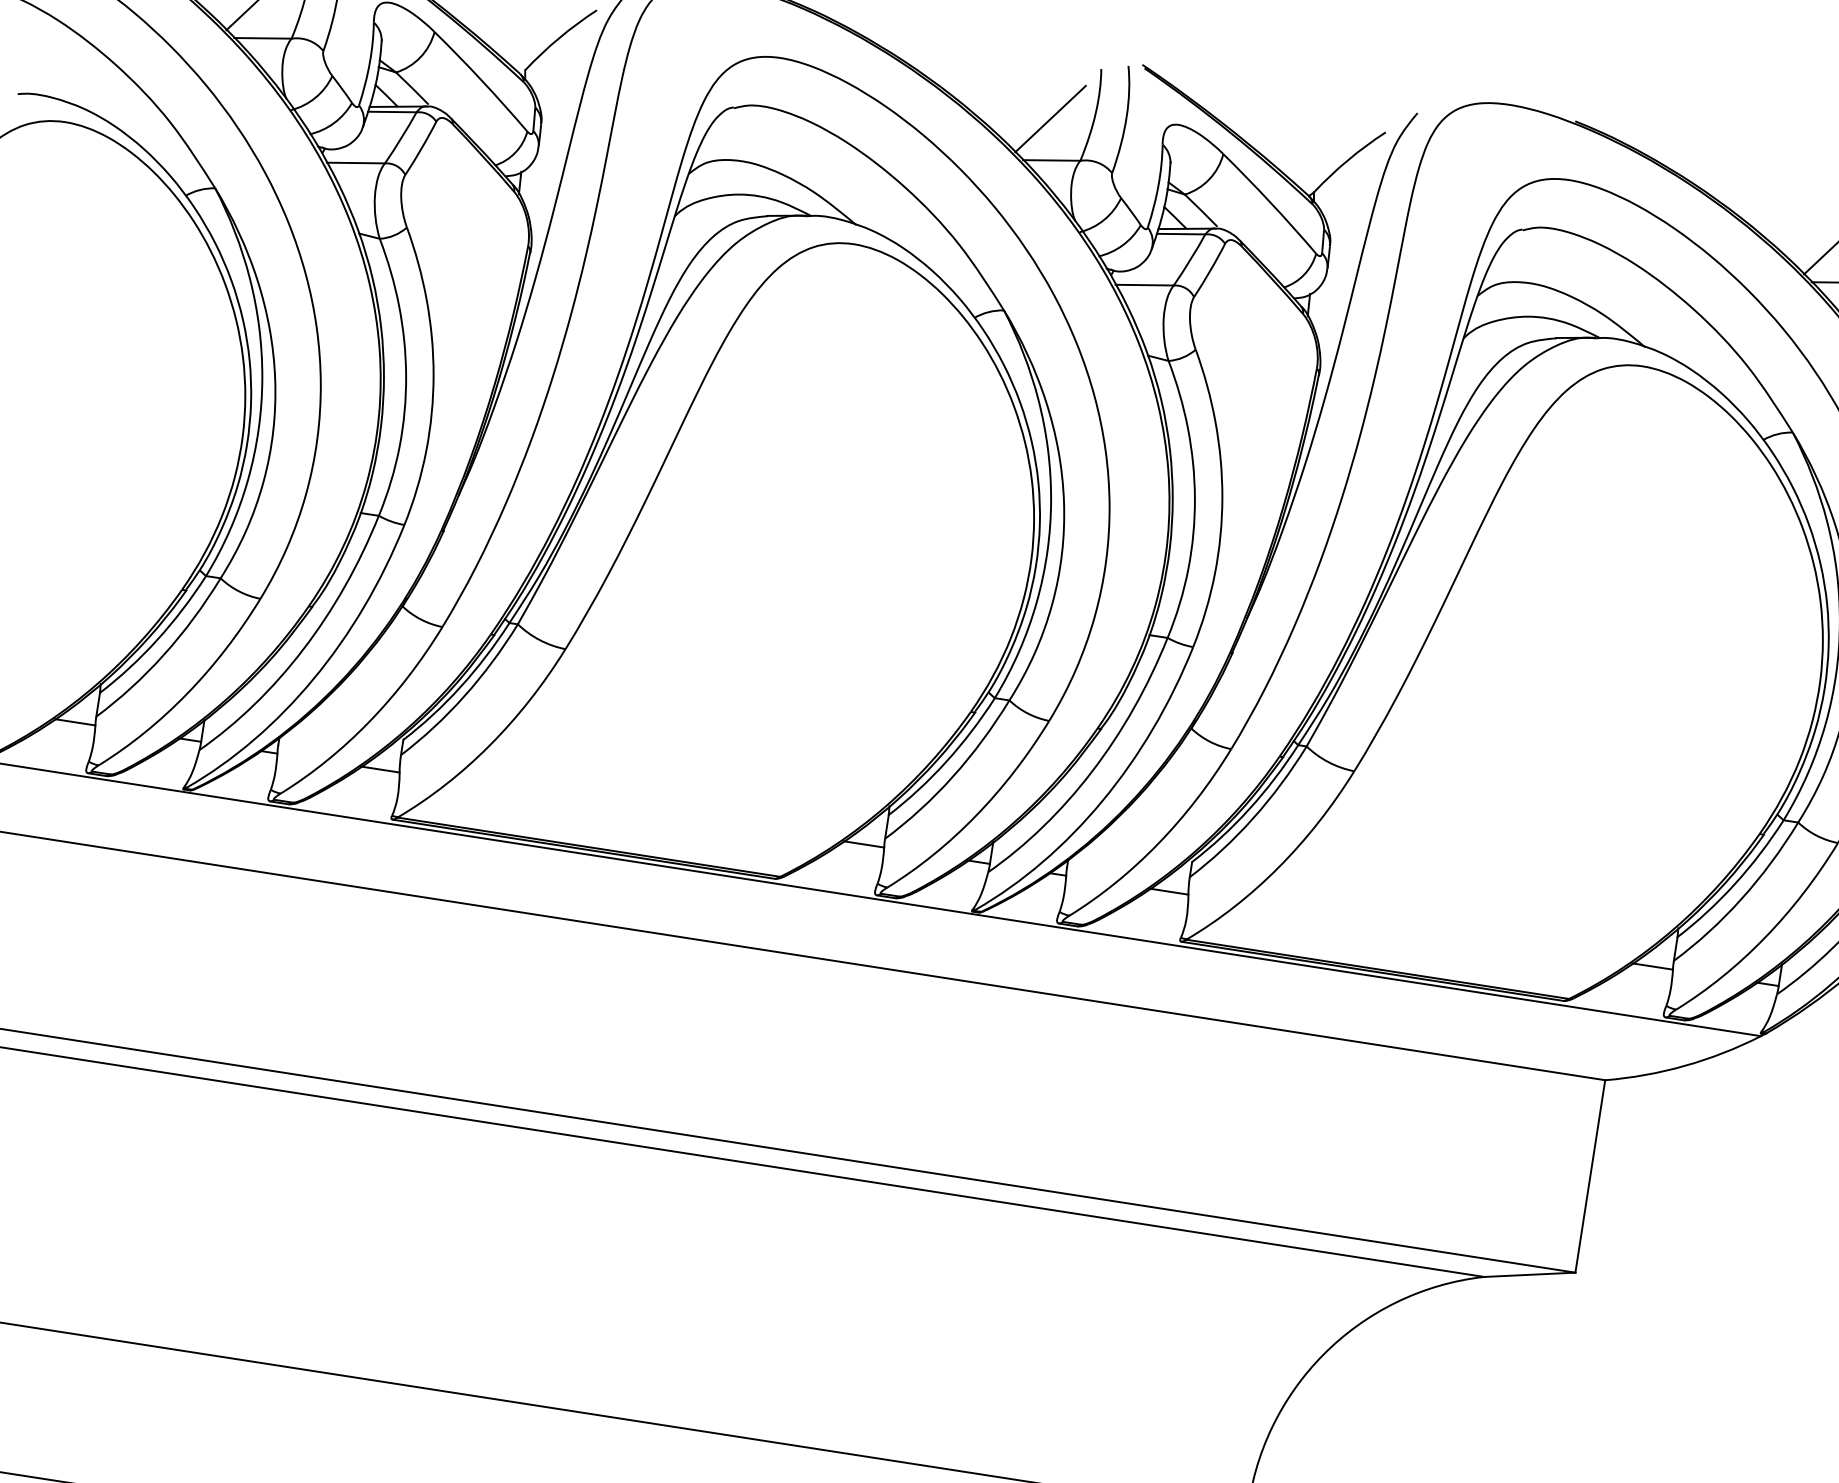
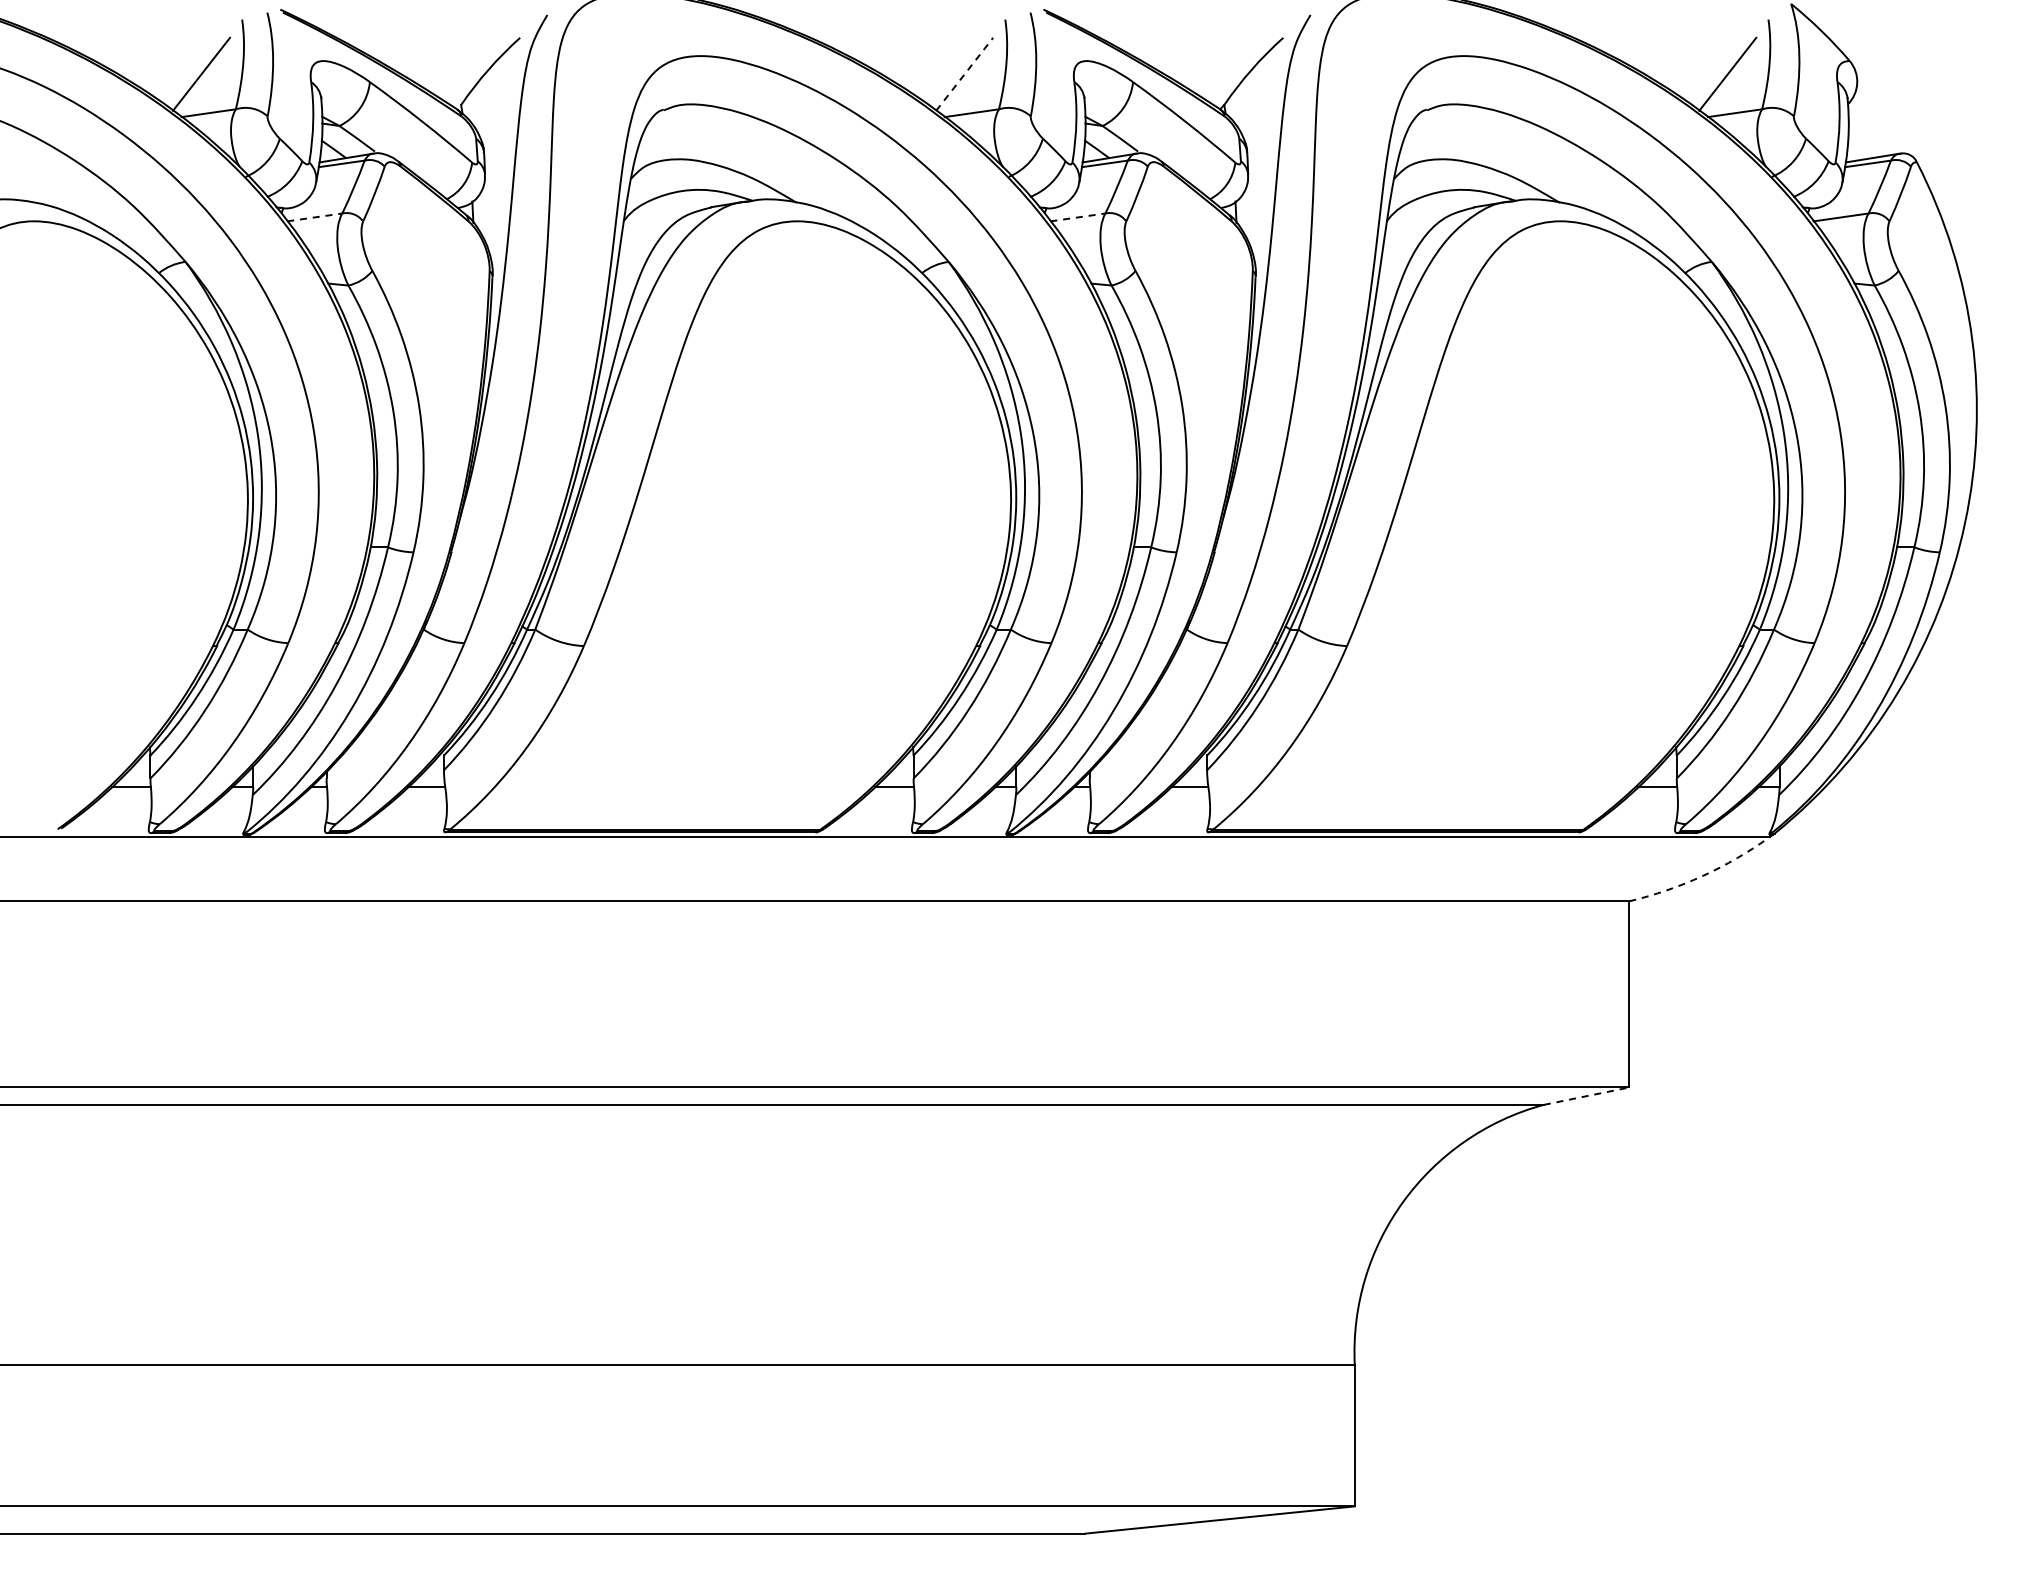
line: (1050, 118) -> (964, 73), solid -> dashed
line: (355, 163) -> (314, 217), solid -> dashed
line: (1144, 285) -> (1077, 217), solid -> dashed
arc: (1684, 1065) -> (1702, 875), solid -> dashed
line: (1529, 1275) -> (1586, 1096), solid -> dashed

